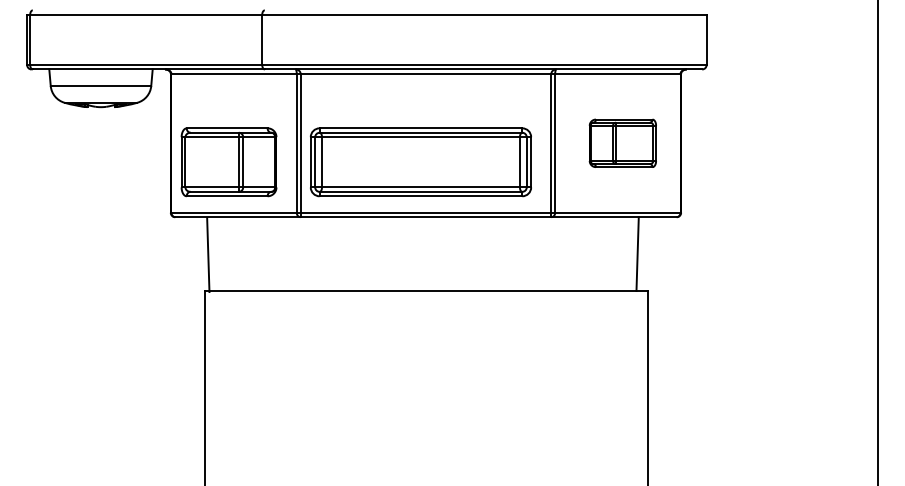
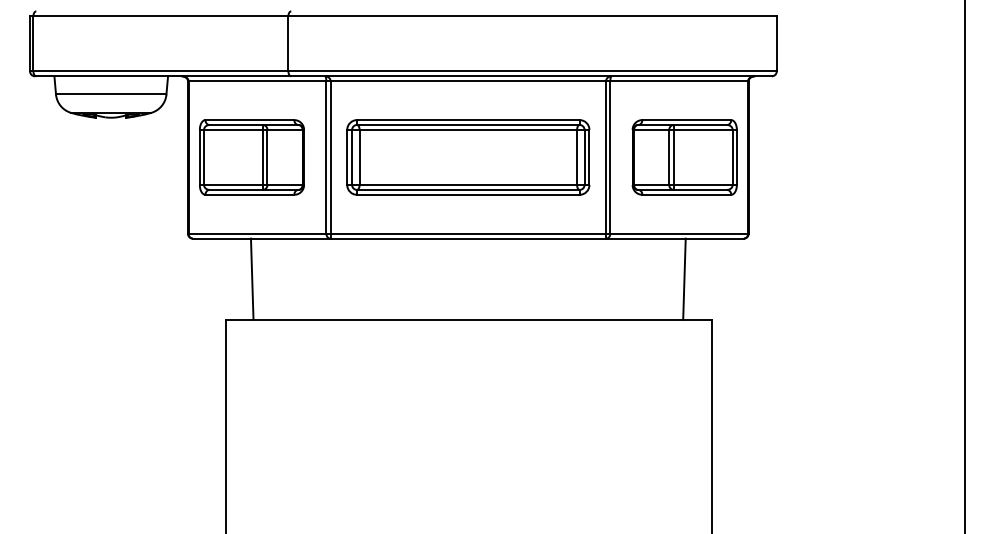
part: (622, 143) -> (684, 157), size x1.43
part: (228, 162) -> (251, 157), moved
part: (420, 162) -> (467, 157), moved
line: (637, 254) -> (684, 279), moved
line: (208, 255) -> (252, 279), moved

